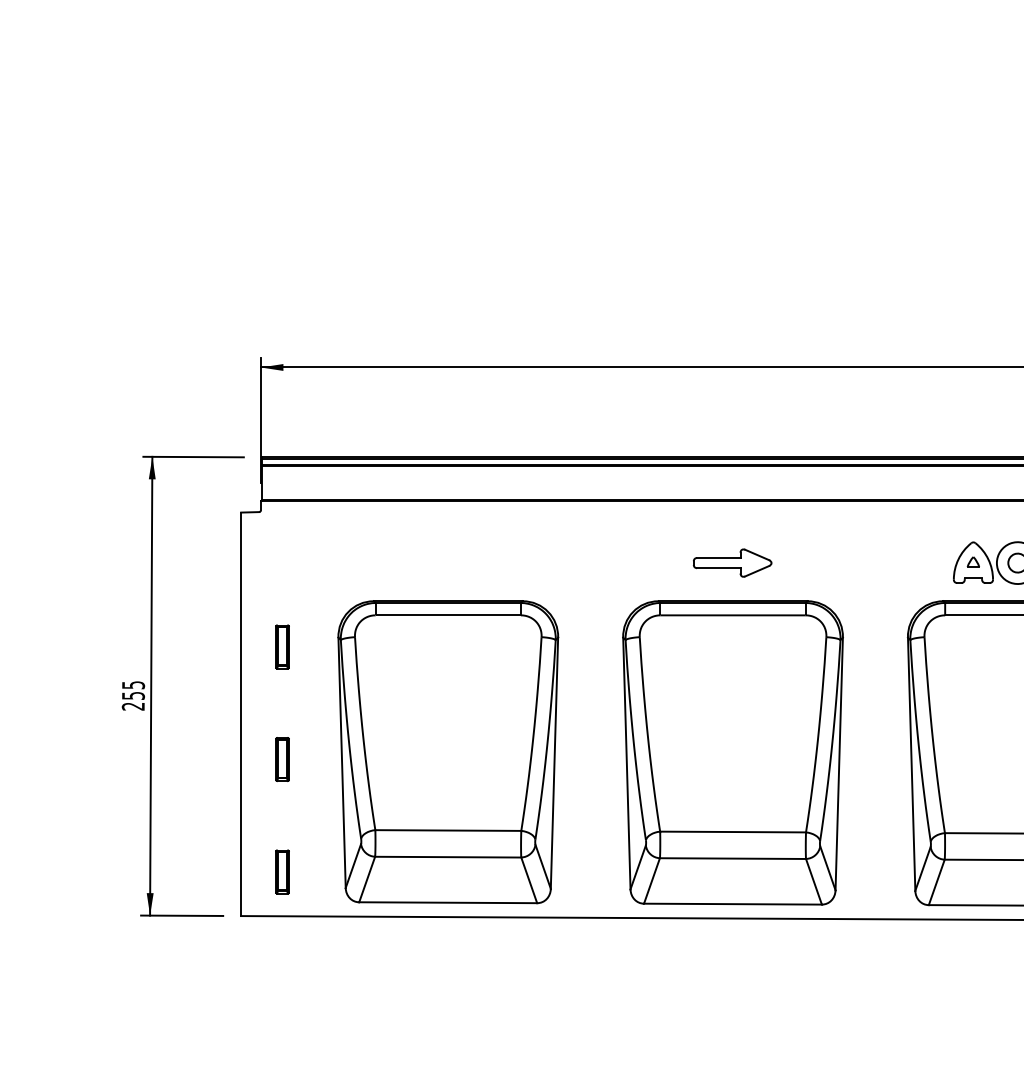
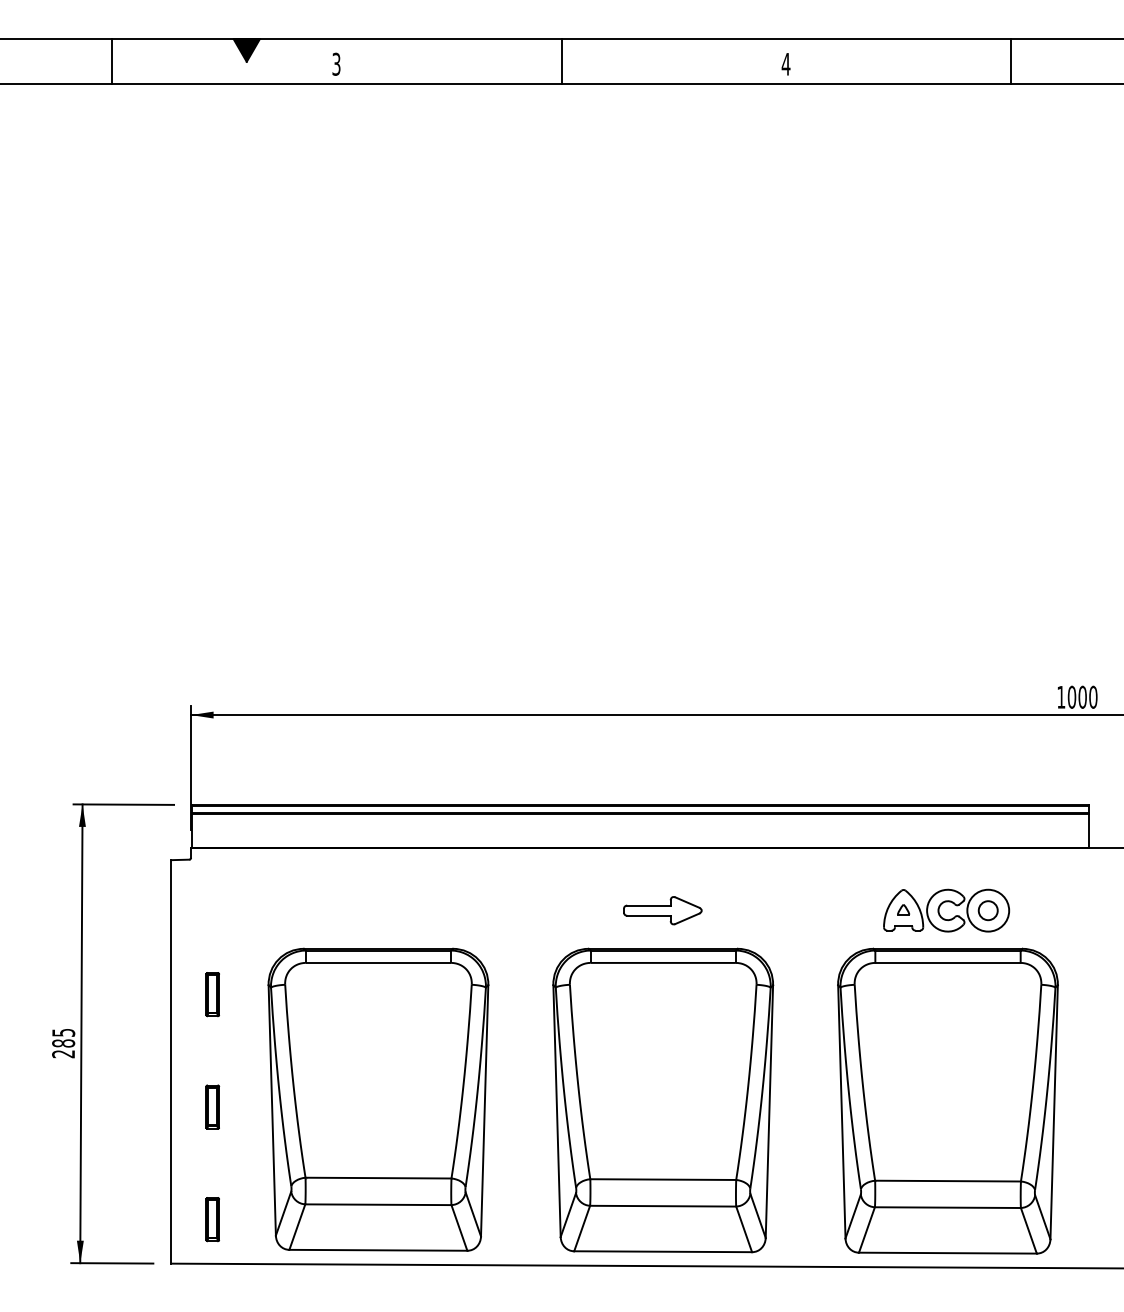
text: (133, 695) -> (63, 1043), 255 -> 285

